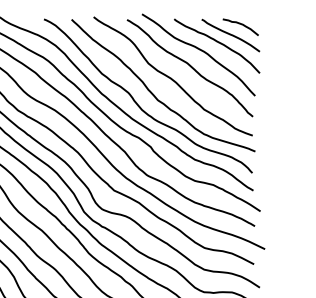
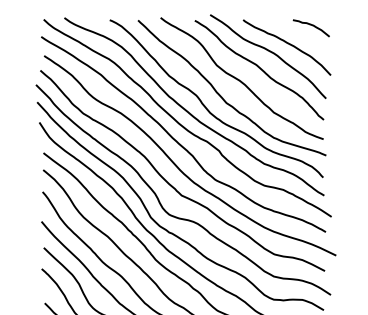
curve: (231, 35) -> (301, 36), removed

